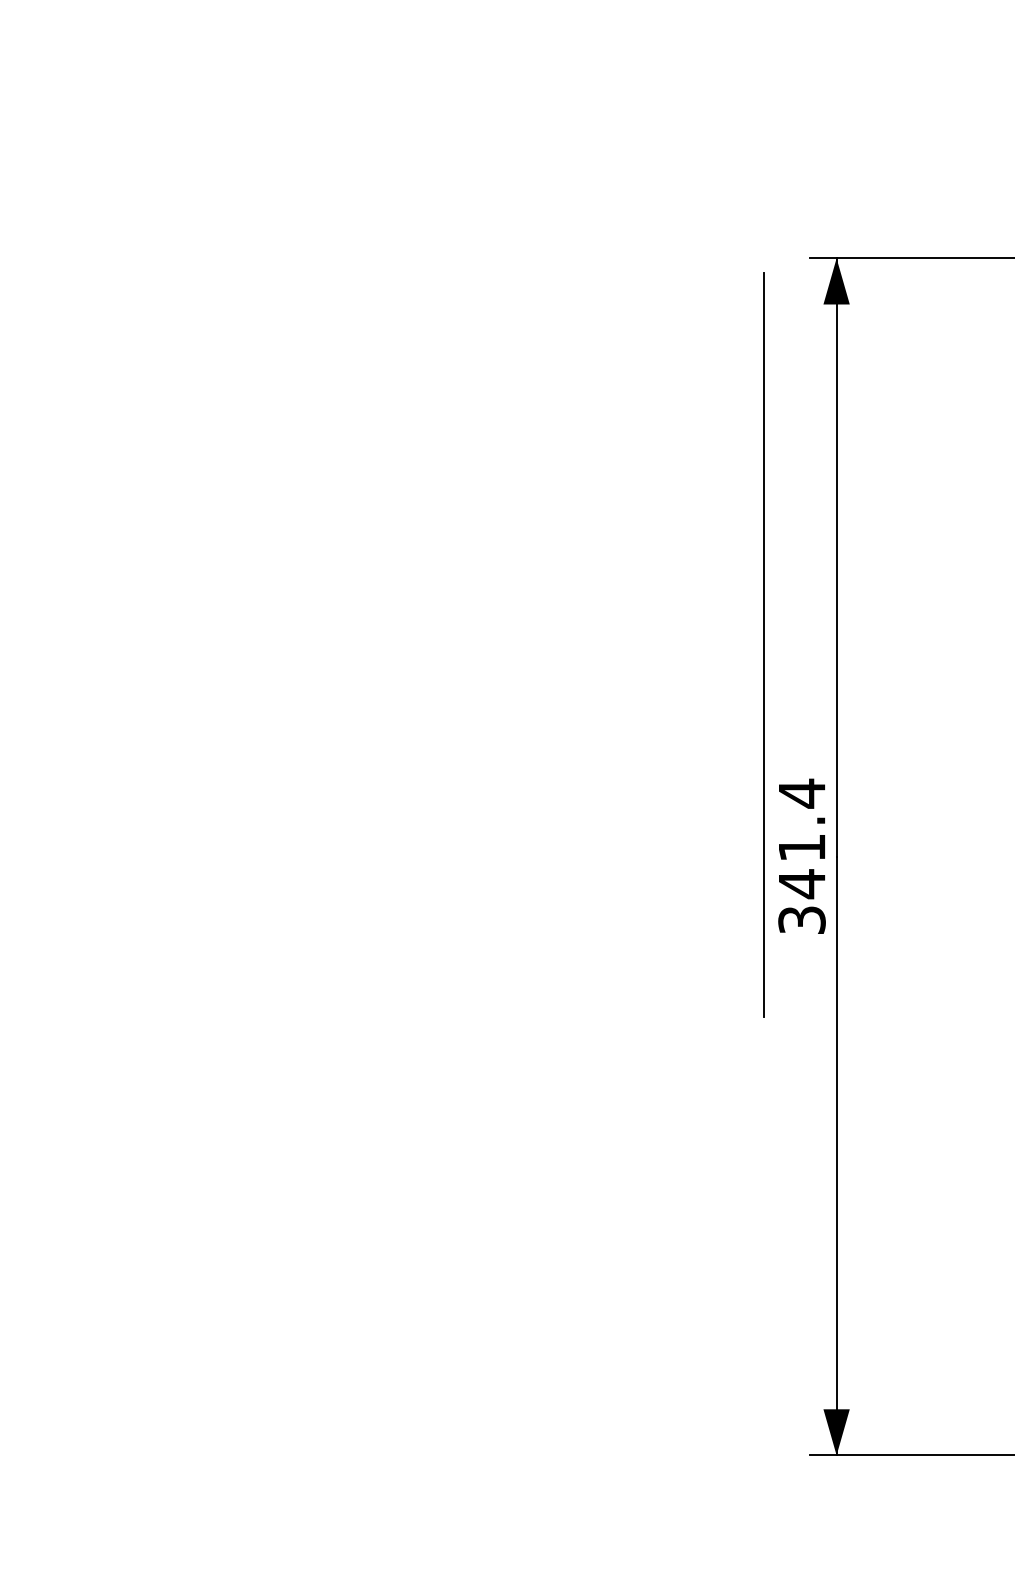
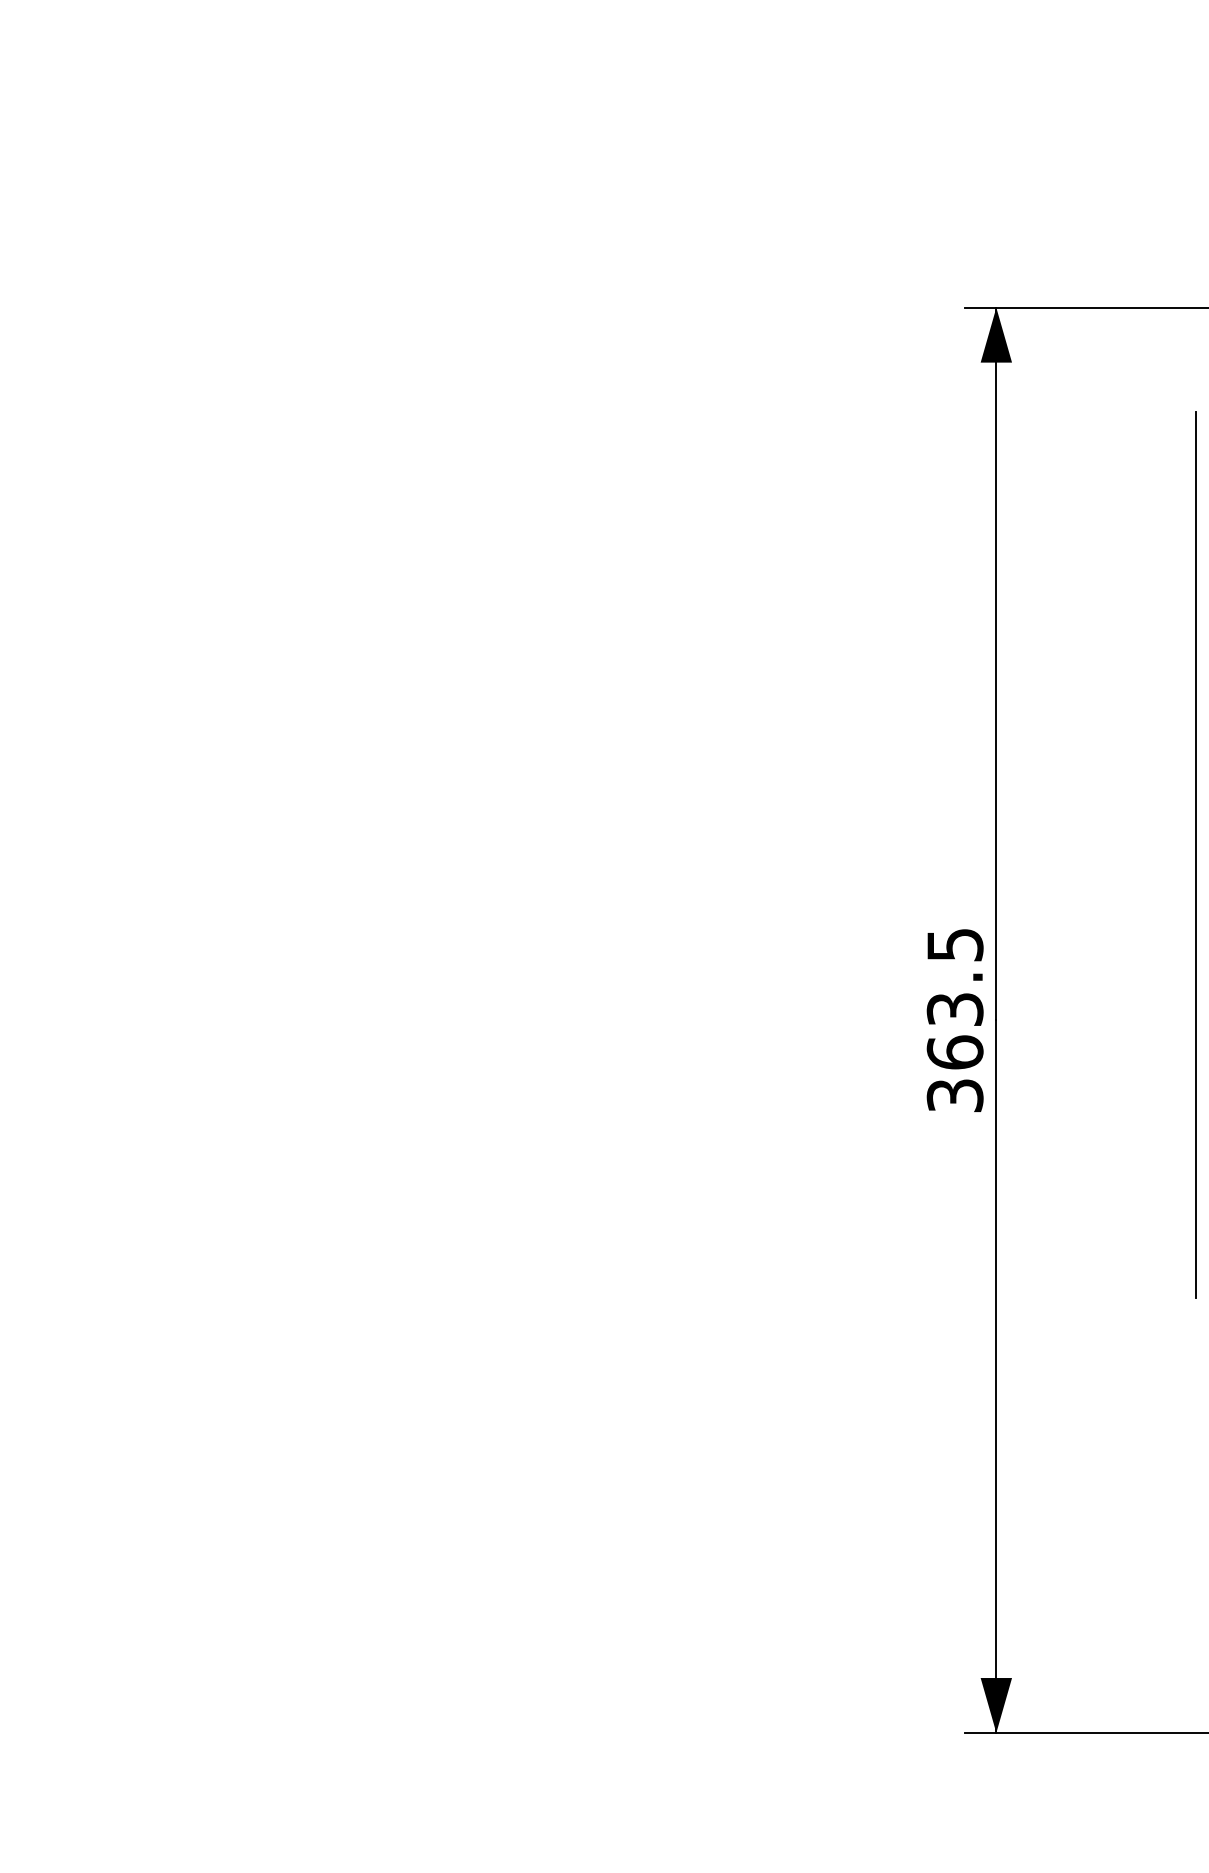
line: (763, 644) -> (1195, 854), moved
text: (801, 838) -> (954, 998), 341.4 -> 363.5

